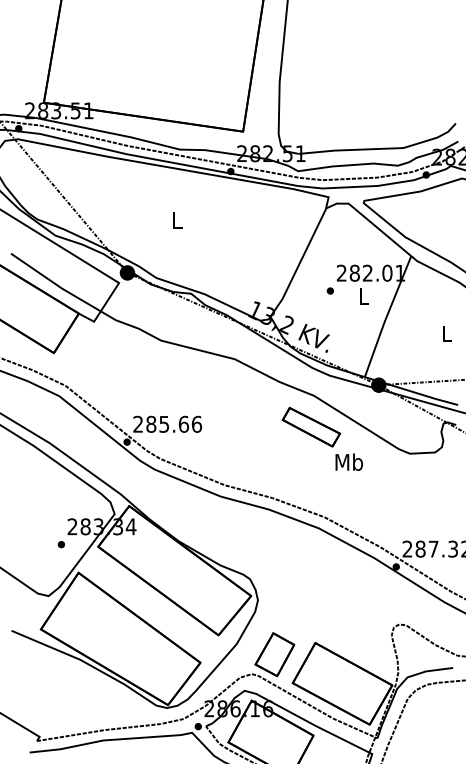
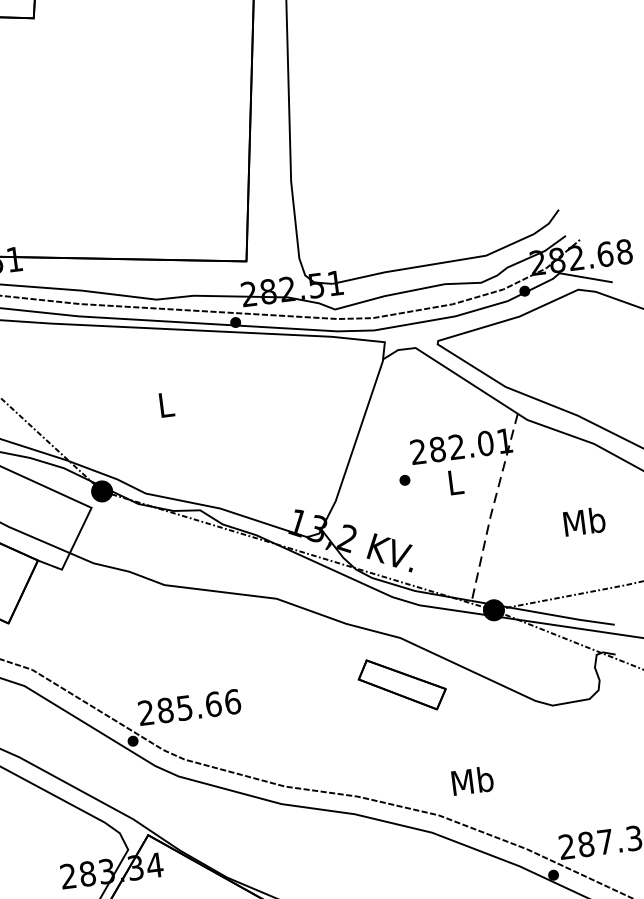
line: (386, 316) -> (492, 507), solid -> dashed
text: (446, 333) -> (584, 521), L -> Mb
text: (348, 461) -> (471, 779), moved

